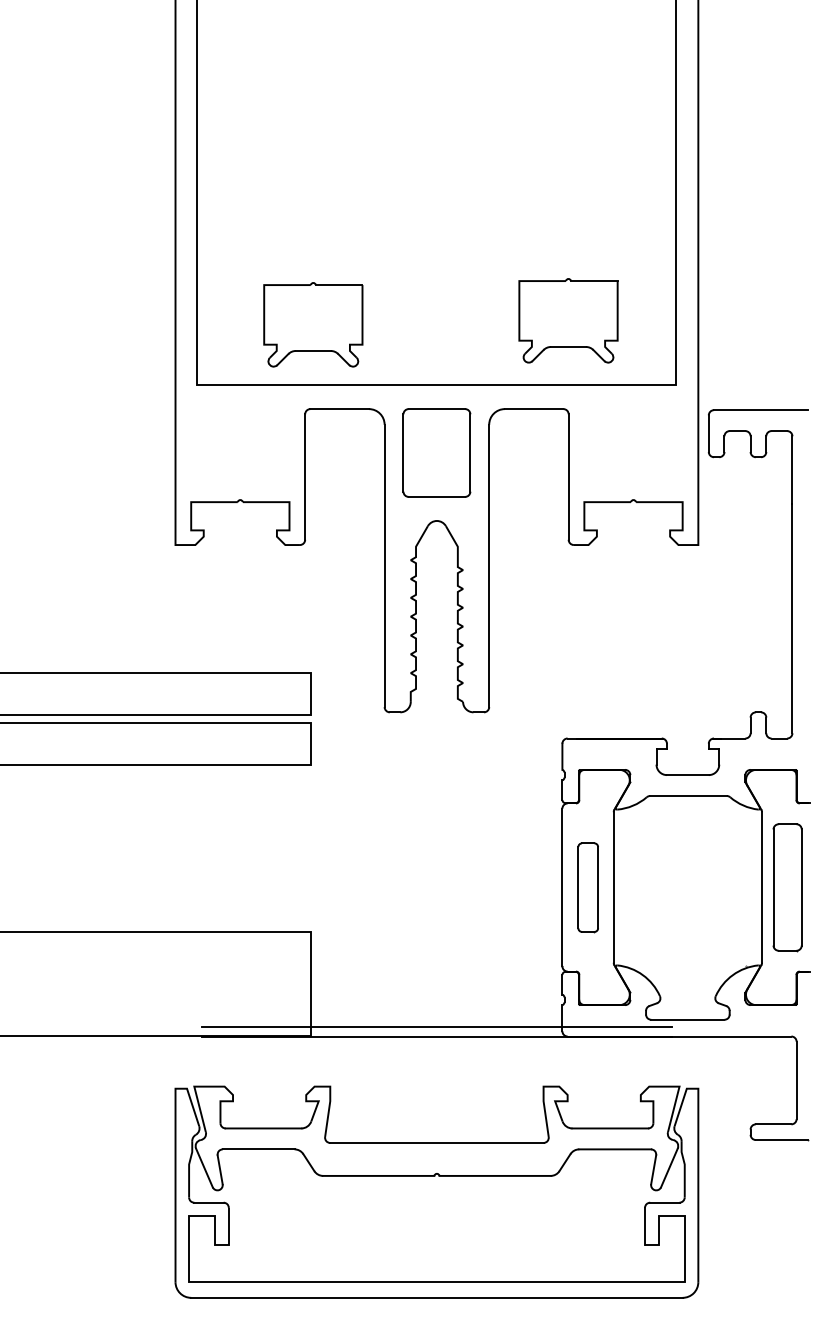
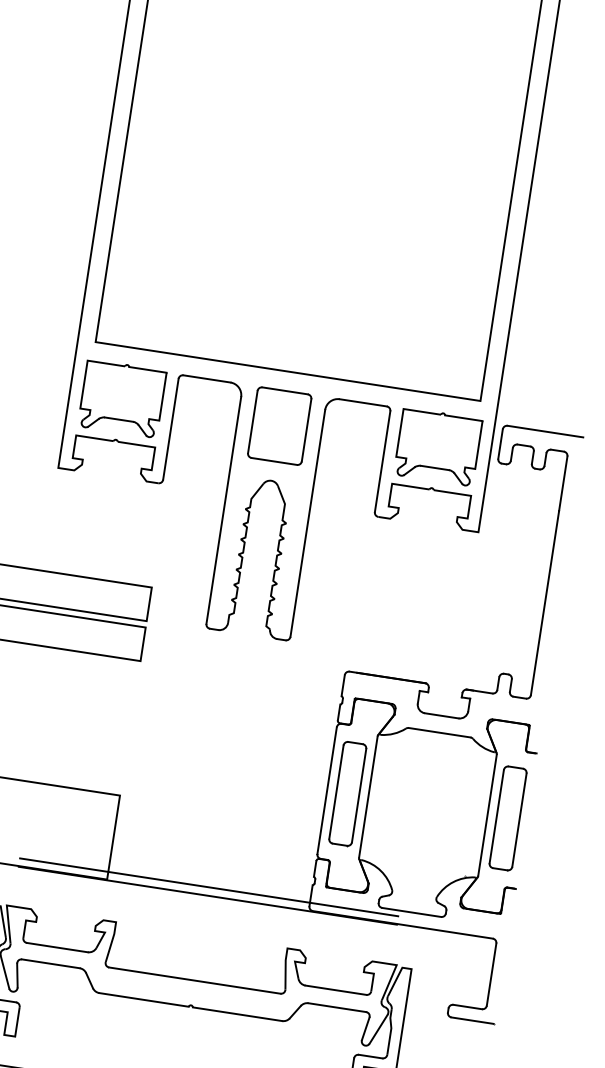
part: (568, 320) -> (438, 446), moved
part: (313, 324) -> (122, 398), moved
part: (588, 887) -> (348, 793), size x1.43

